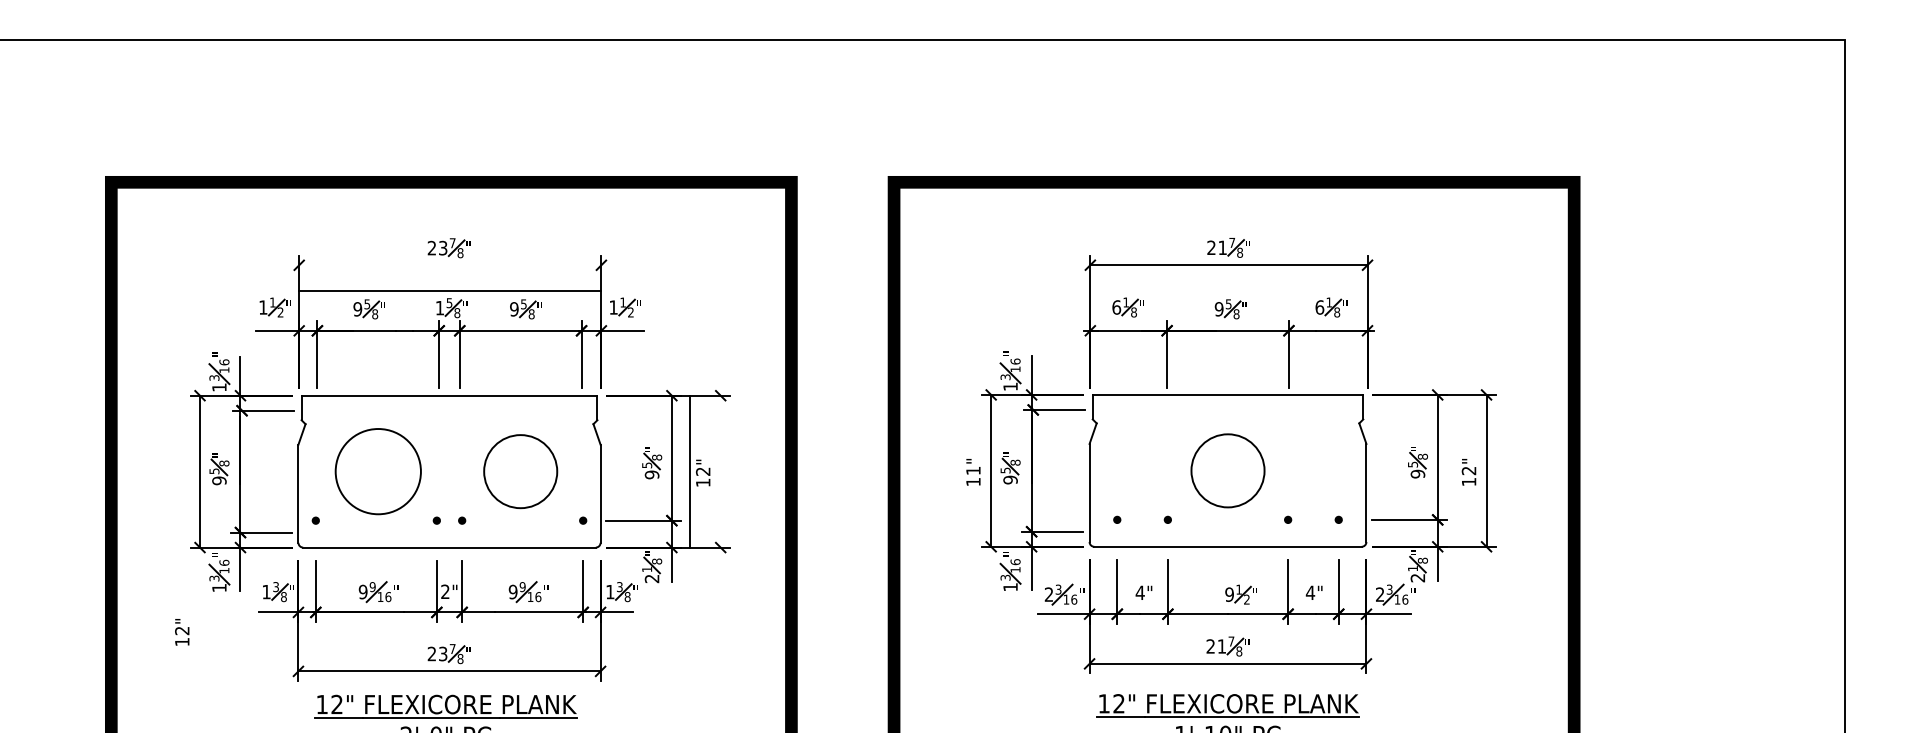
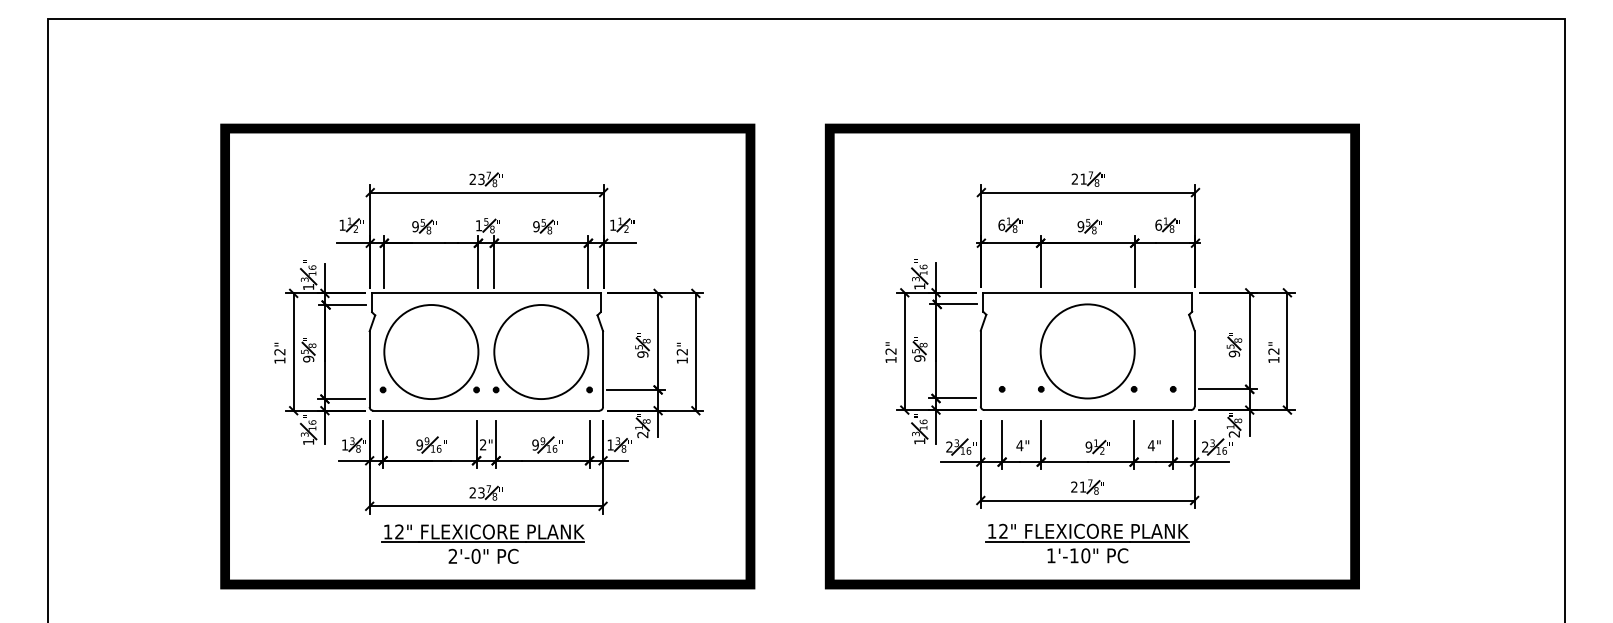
line: (449, 290) -> (486, 192), moved
line: (689, 470) -> (695, 351), moved
text: (972, 470) -> (890, 351), 11" -> 12"
circle: (1227, 470) -> (1087, 351), size x1.67
circle: (378, 472) -> (431, 352), size x1.43
circle: (520, 472) -> (541, 352), size x1.67
text: (181, 631) -> (279, 352), moved

